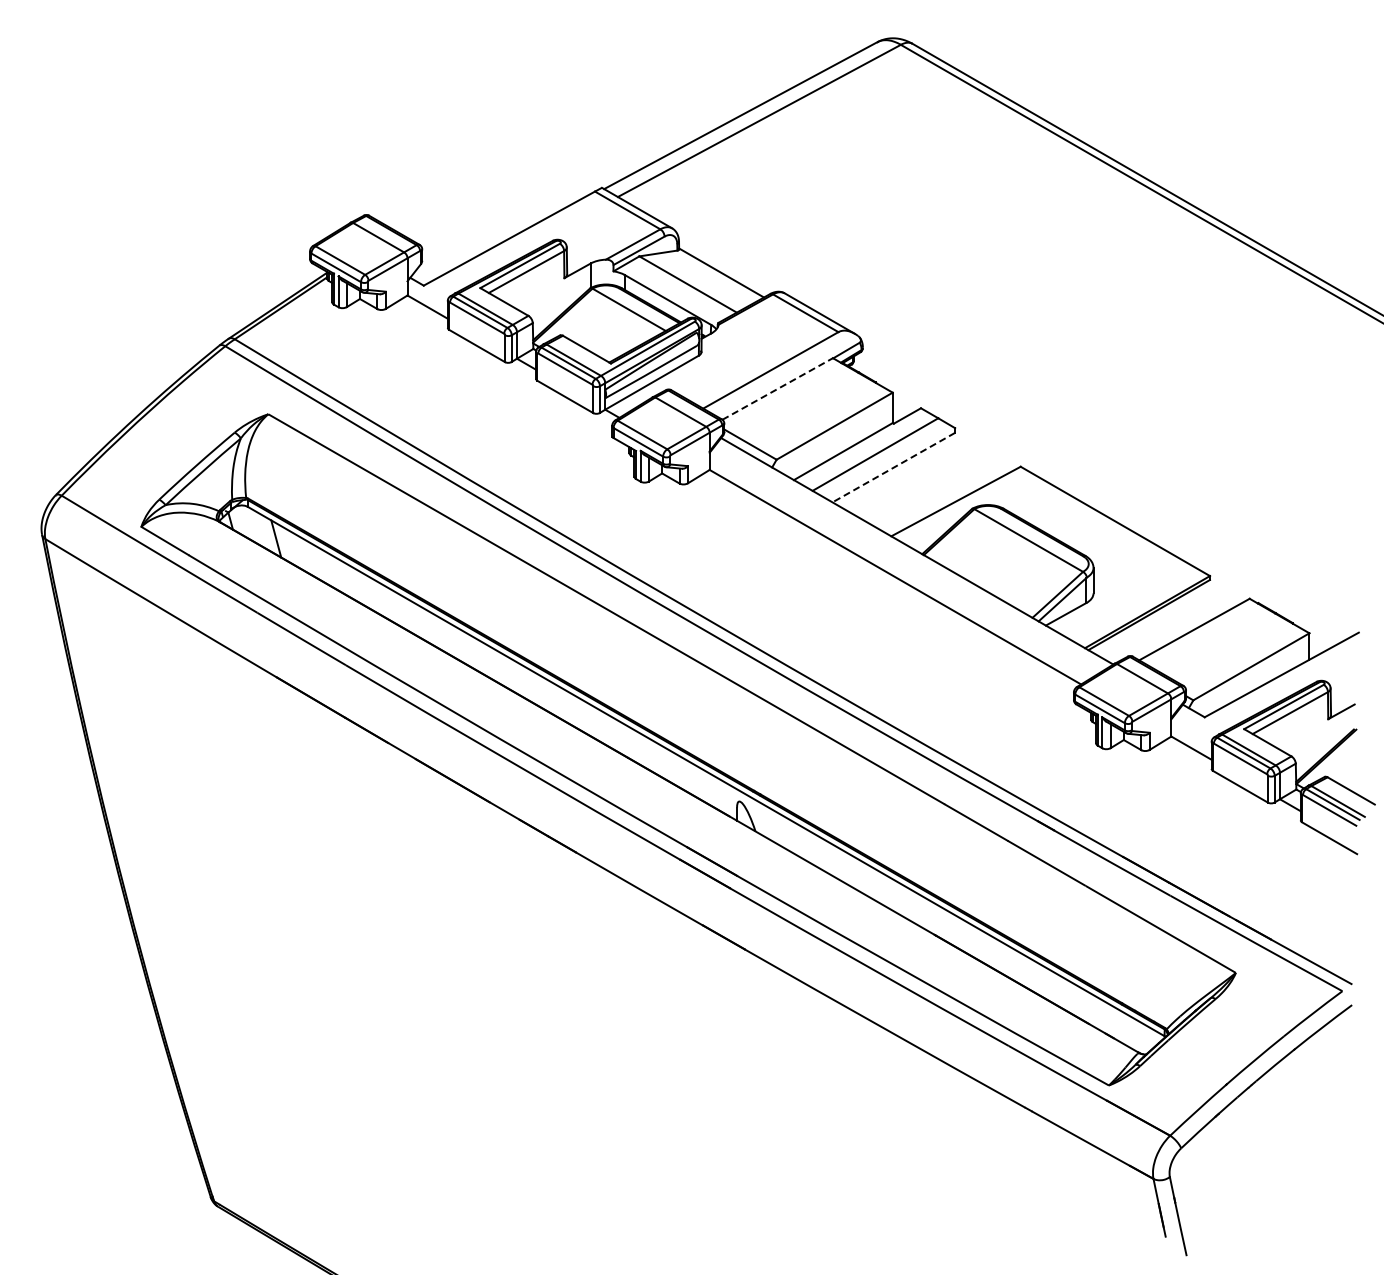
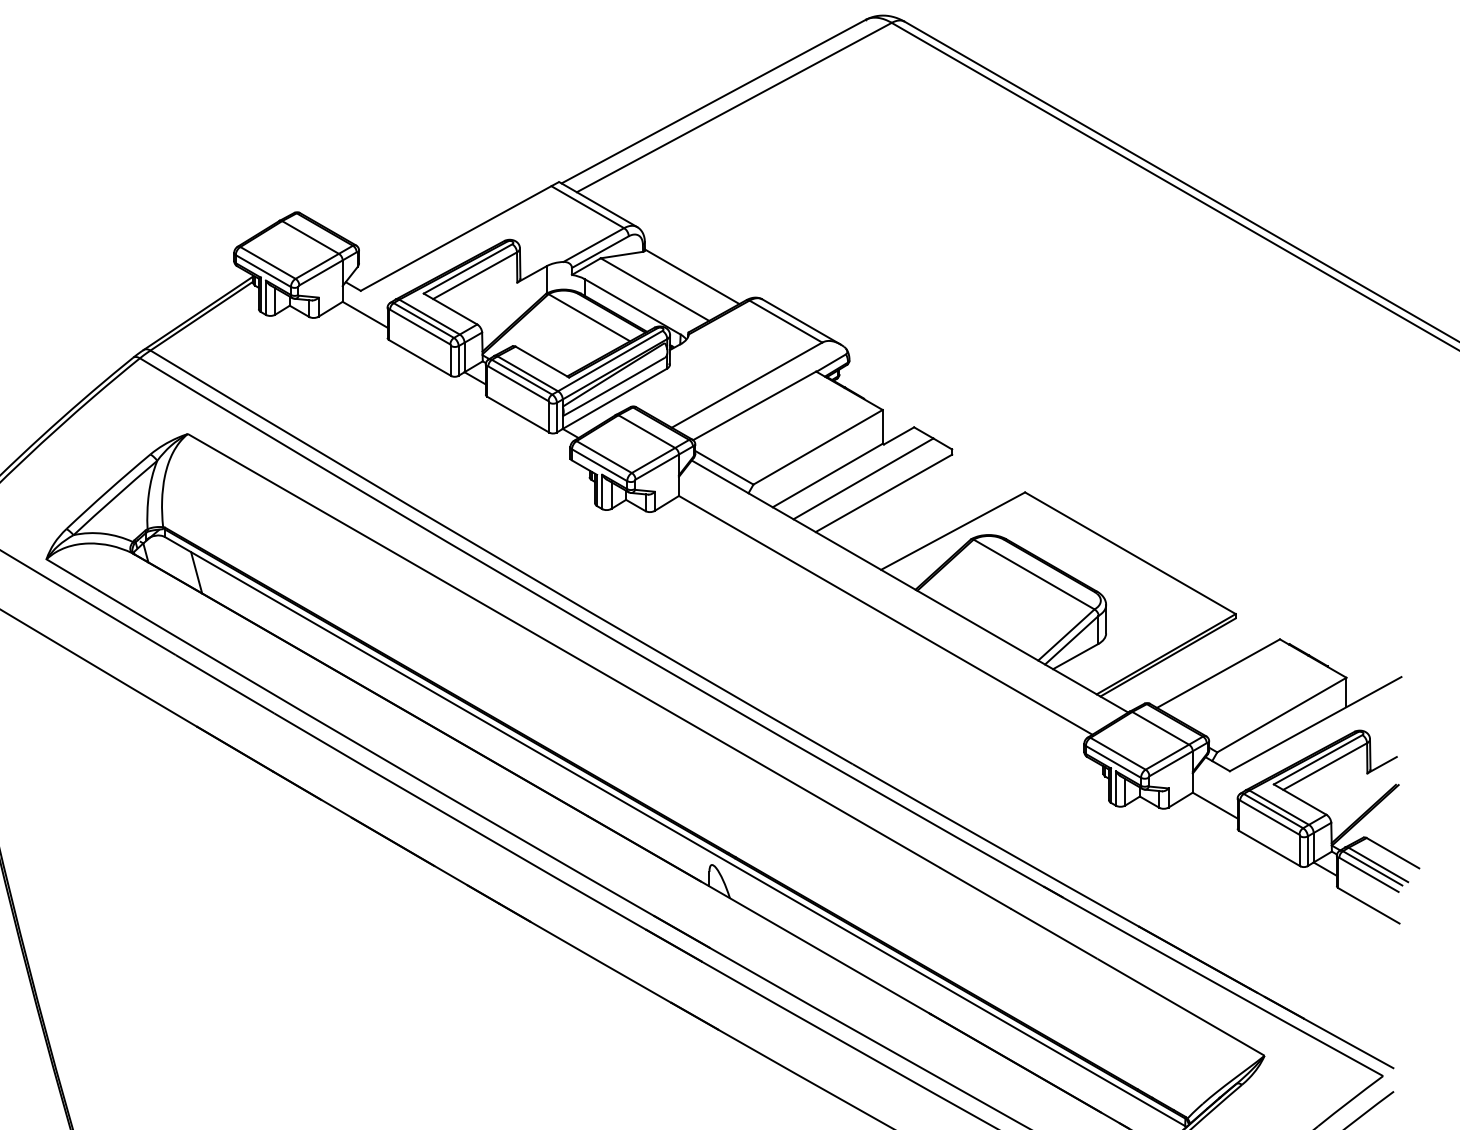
line: (778, 388) -> (755, 405), dashed -> solid
line: (893, 467) -> (883, 493), dashed -> solid

